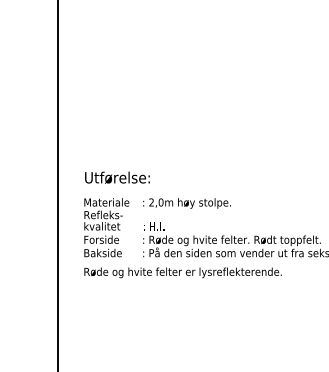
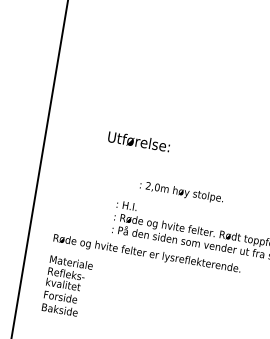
text: (117, 177) -> (139, 141), moved
text: (186, 203) -> (181, 192), moved
text: (106, 227) -> (67, 286), moved

